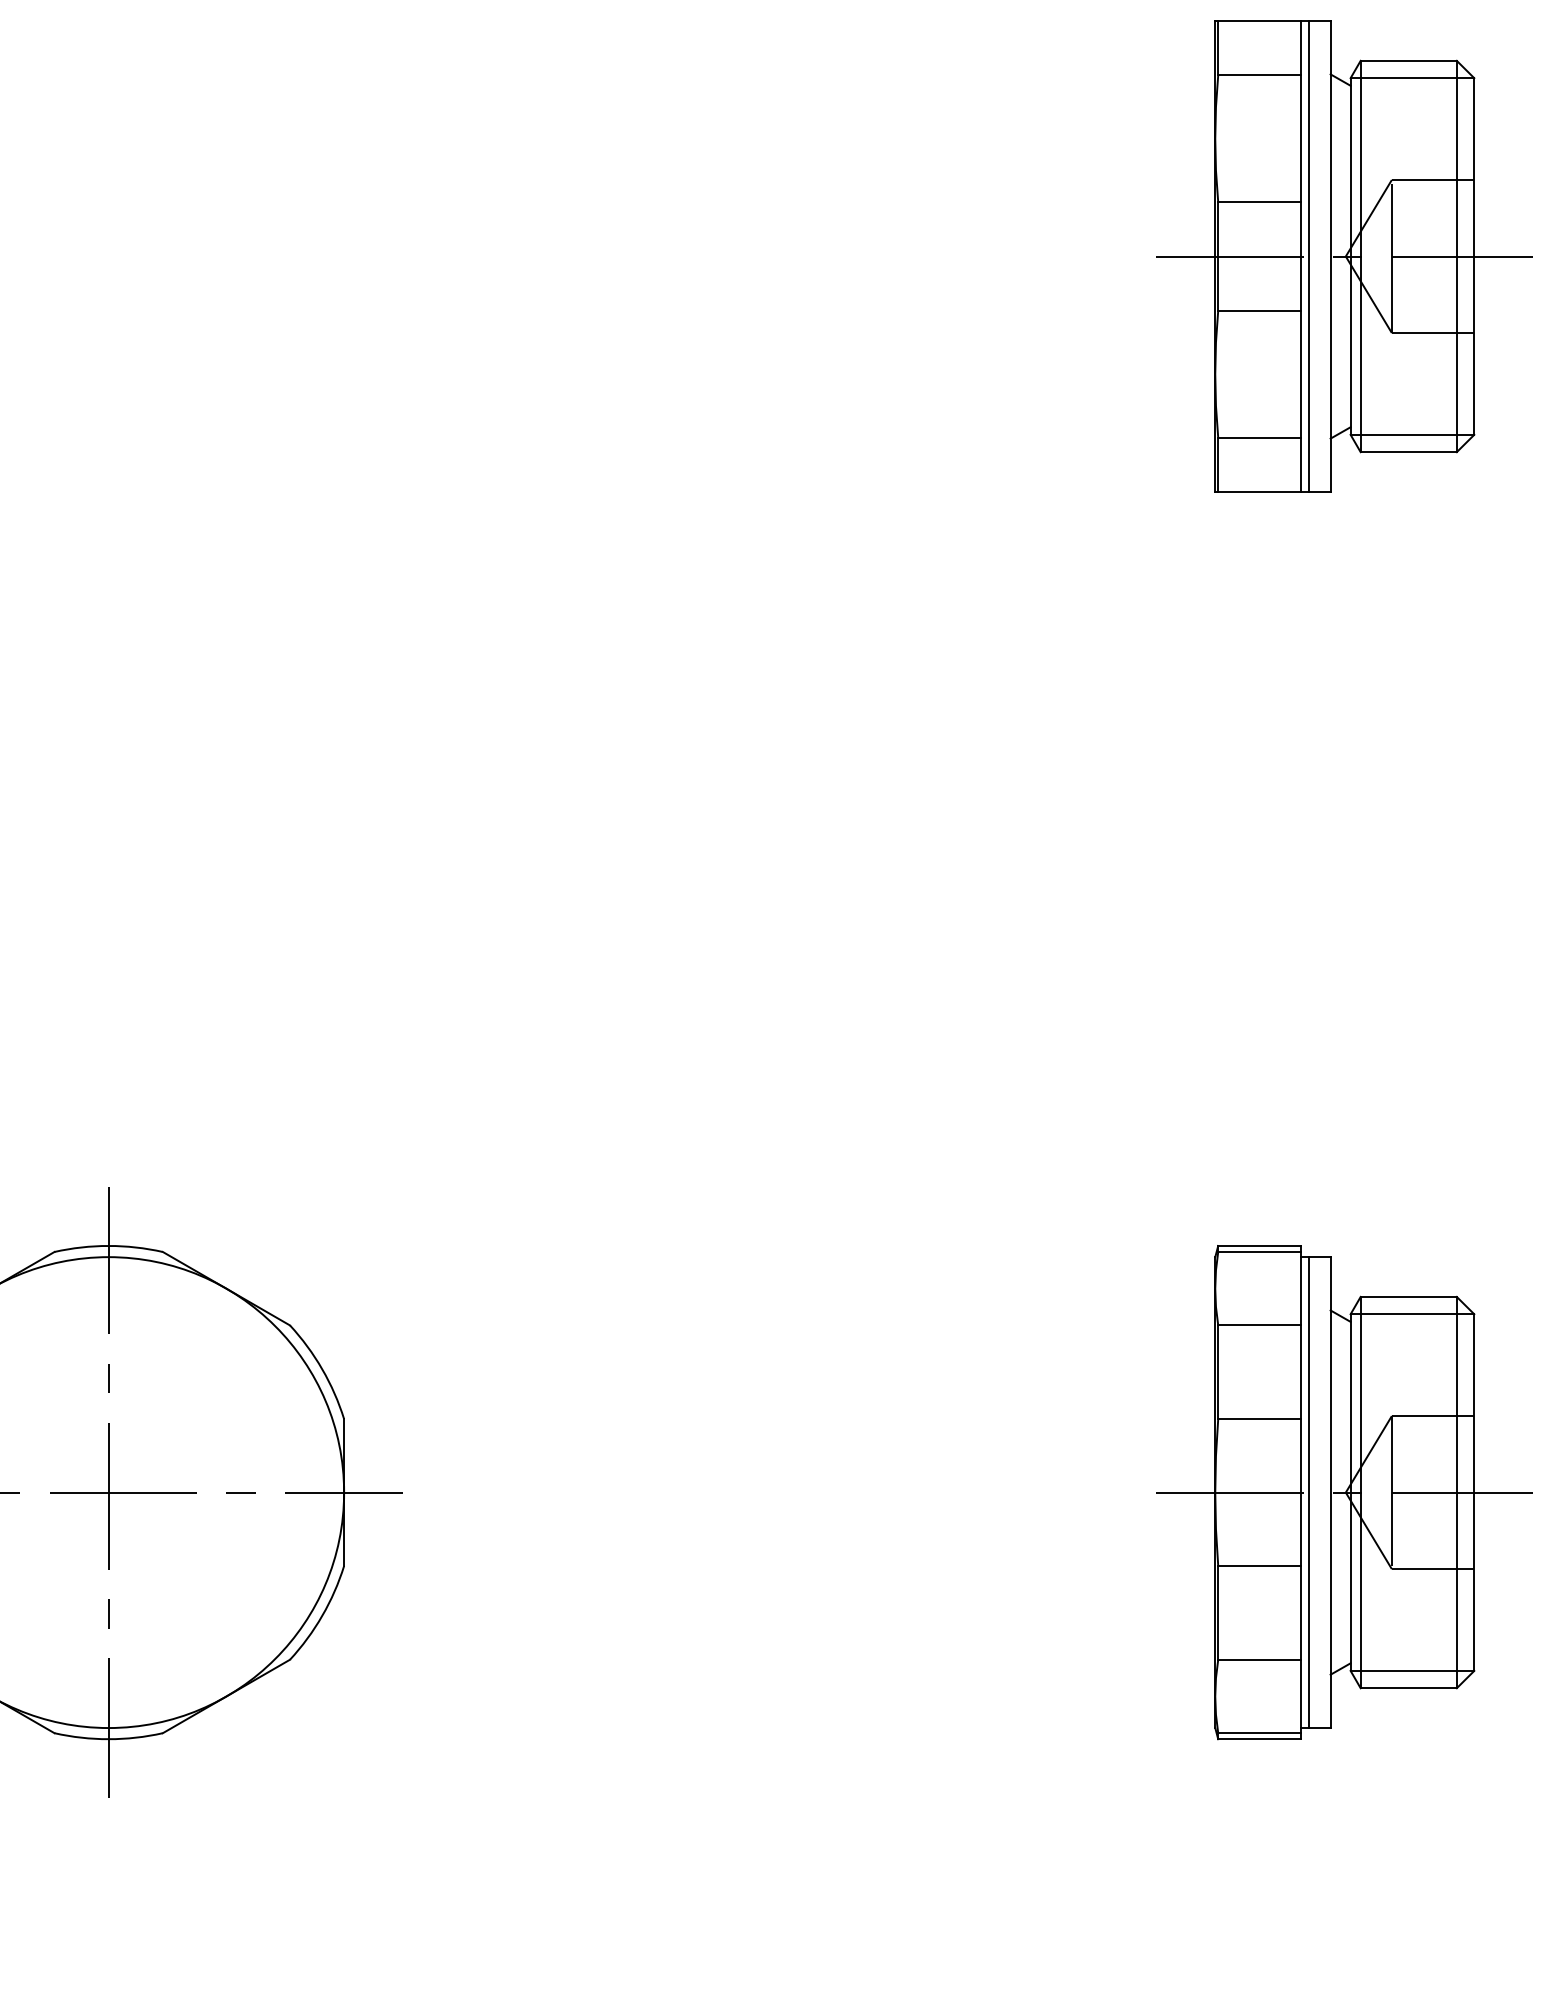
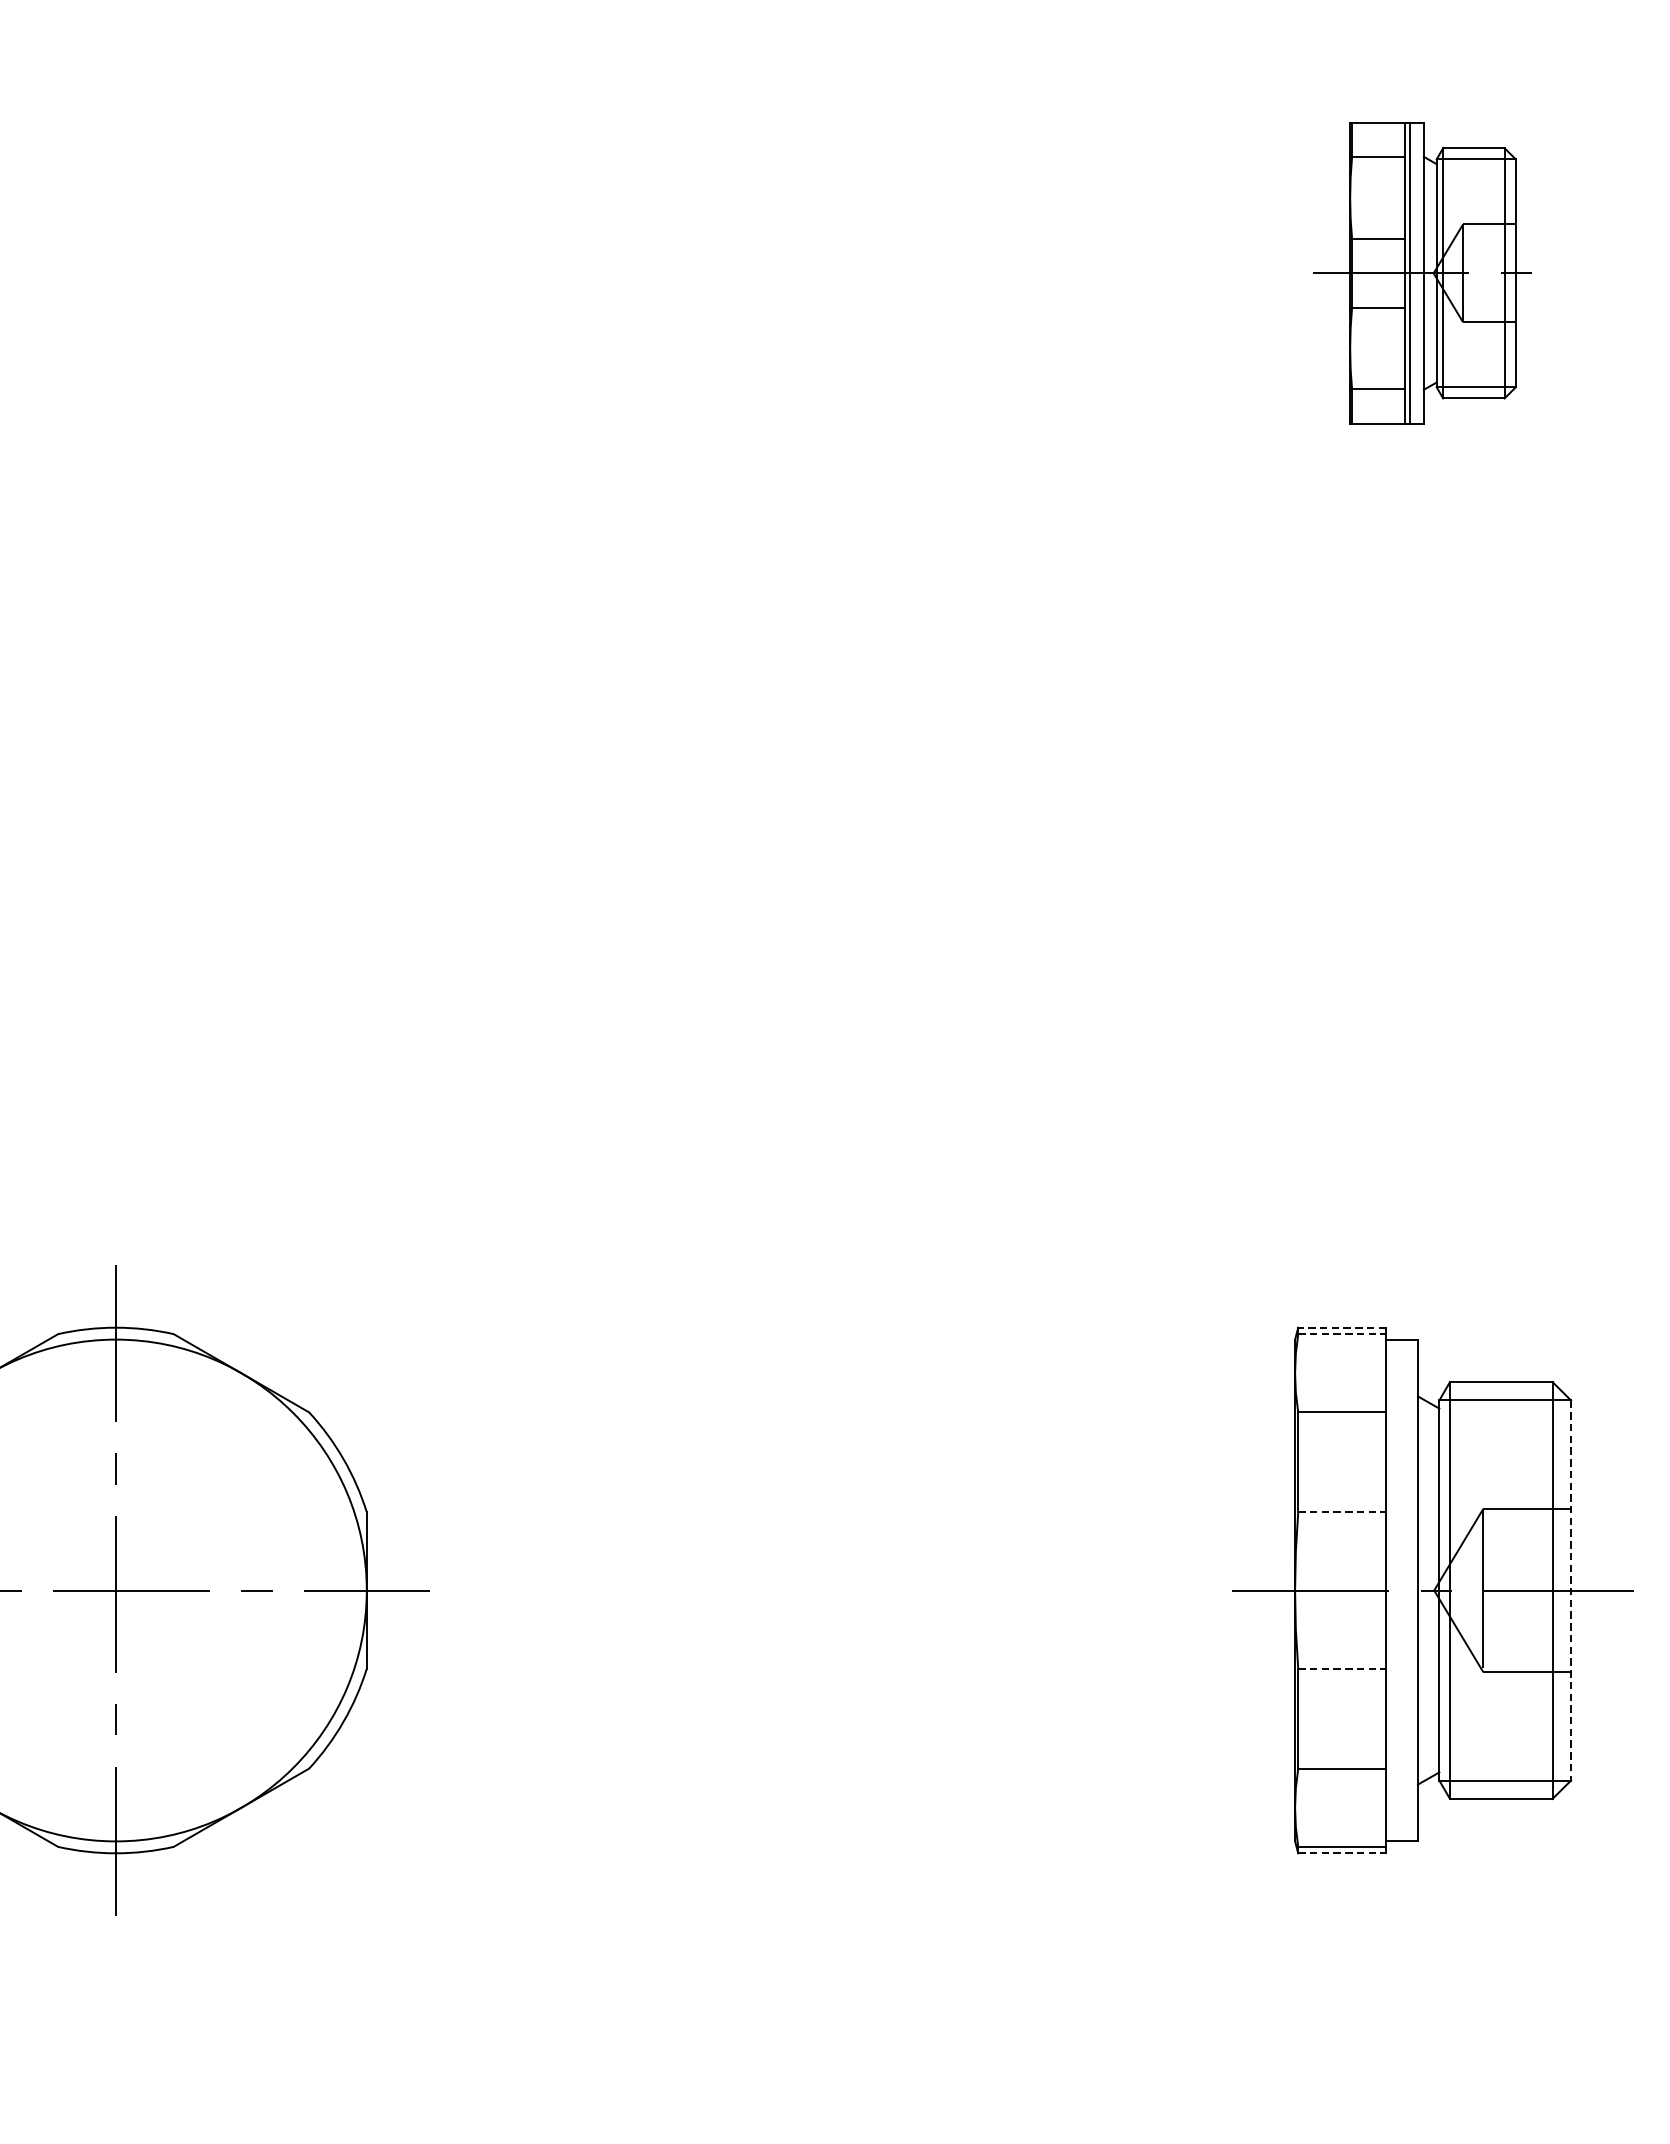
part: (1344, 256) -> (1432, 273), size x0.6
line: (1258, 1245) -> (1341, 1327), solid -> dashed
line: (1259, 1251) -> (1342, 1333), solid -> dashed
line: (1259, 1419) -> (1342, 1512), solid -> dashed
line: (1309, 1492) -> (1395, 1590), removed
line: (1474, 1493) -> (1571, 1591), solid -> dashed
line: (1259, 1566) -> (1342, 1669), solid -> dashed
line: (1259, 1739) -> (1342, 1853), solid -> dashed

